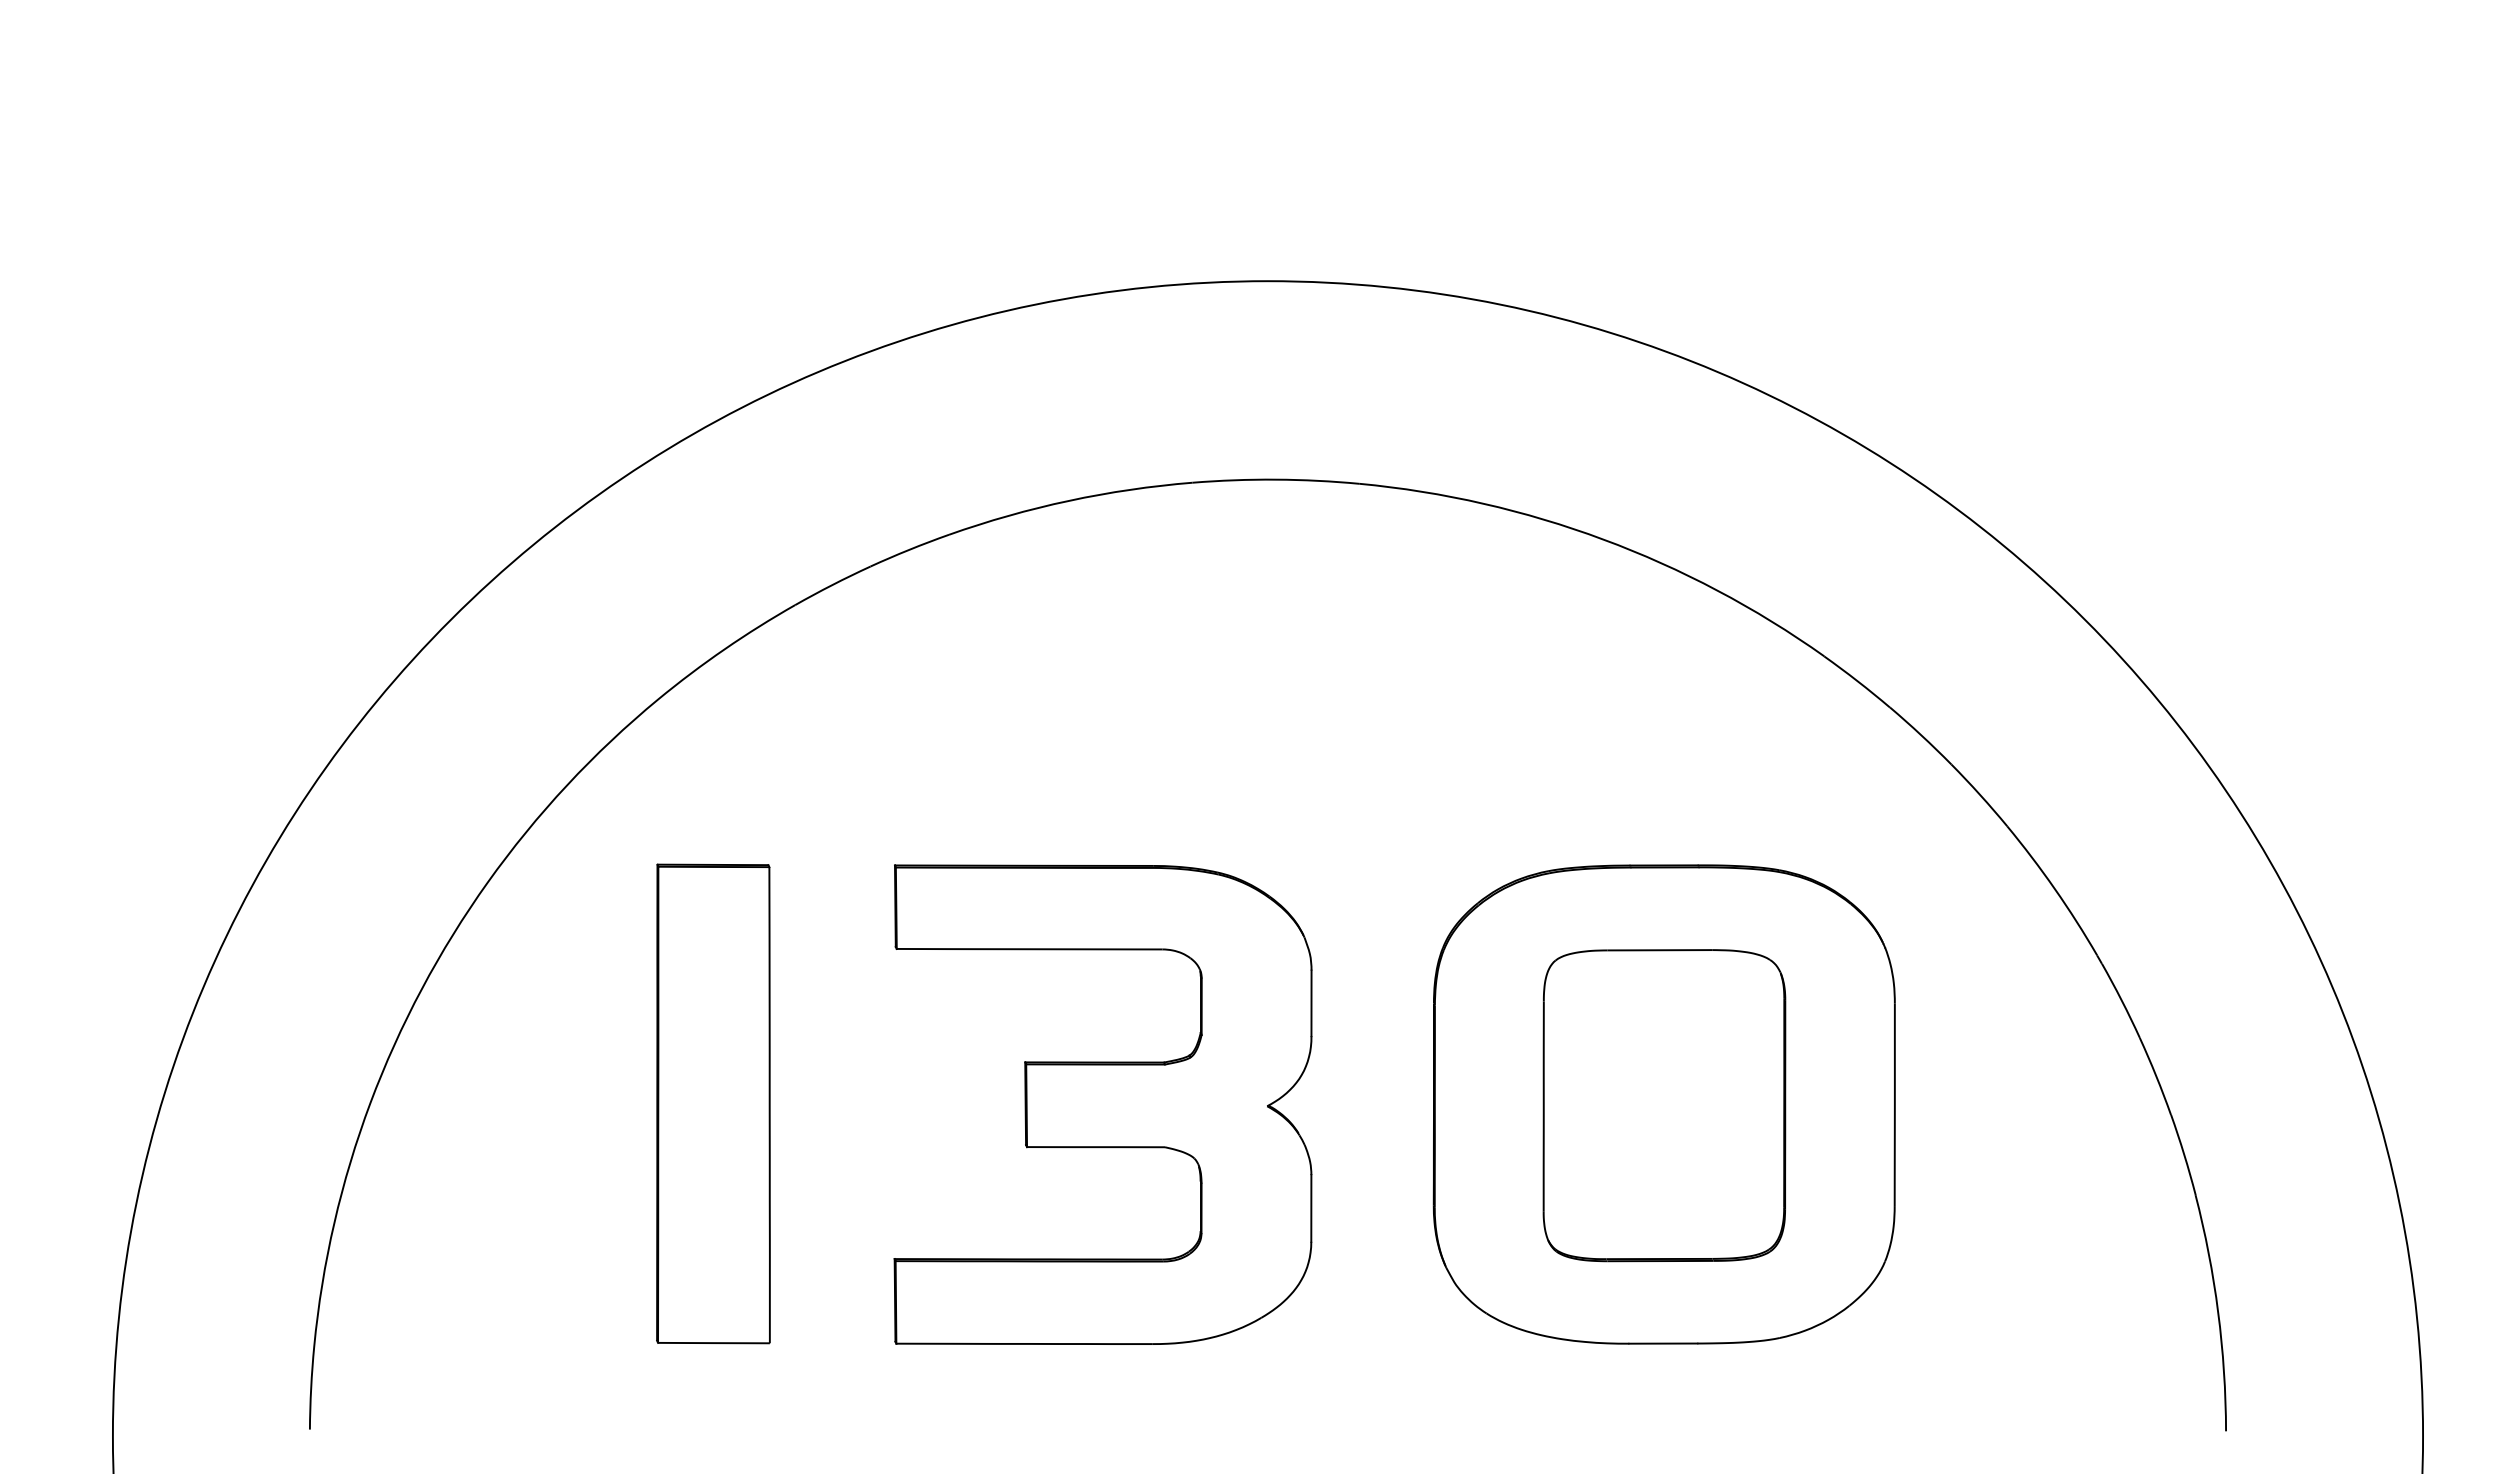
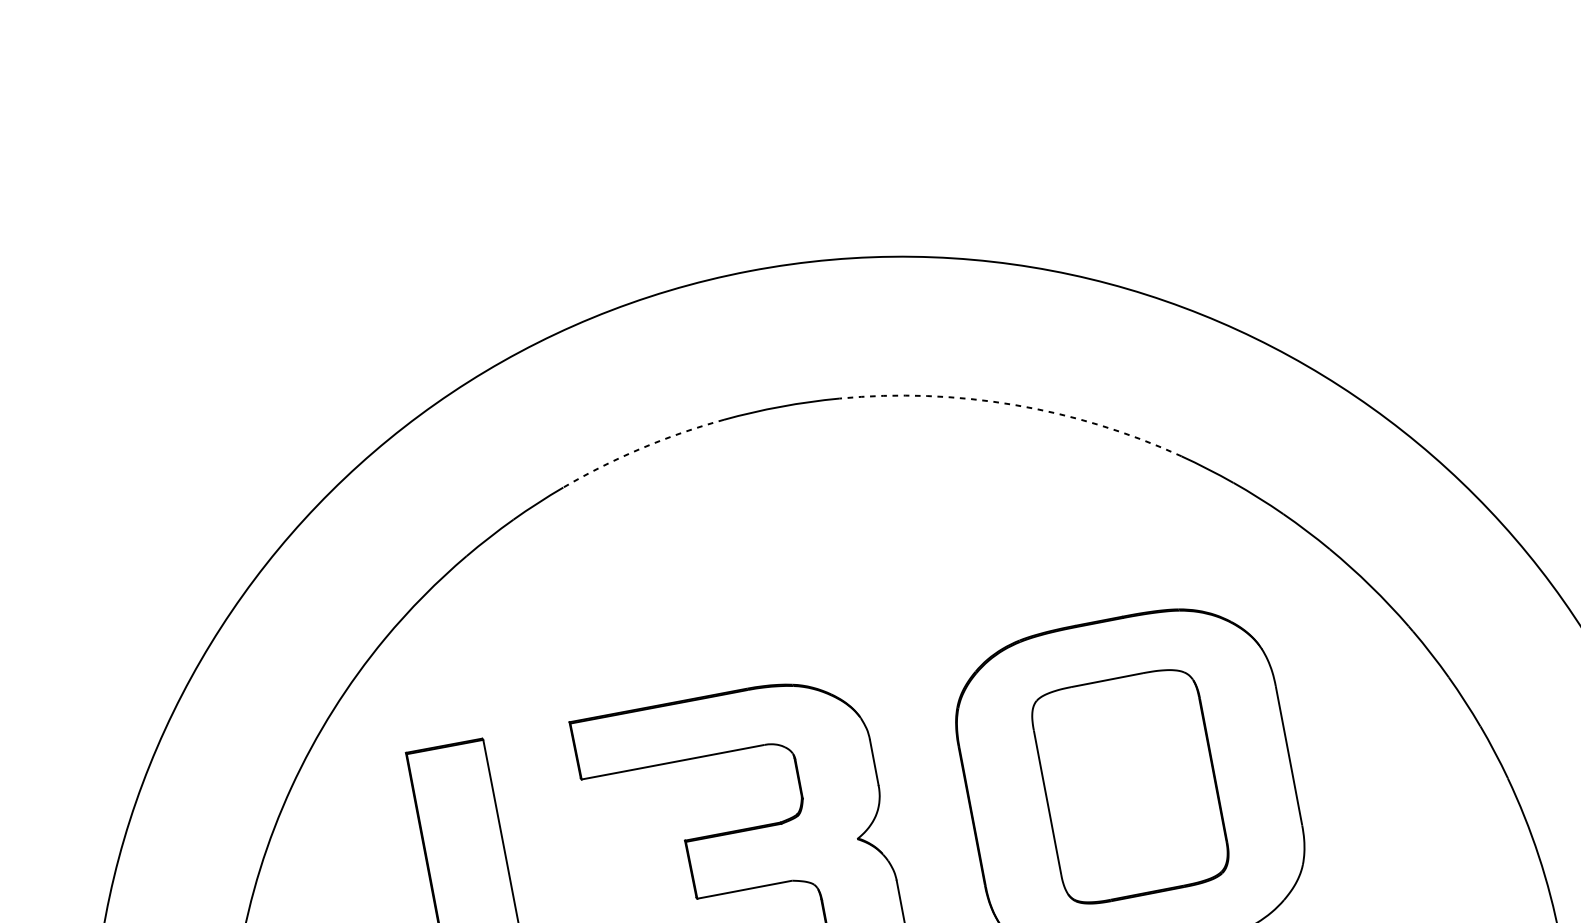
arc: (1069, 500) -> (641, 448), solid -> dashed
arc: (1603, 539) -> (1014, 404), solid -> dashed

